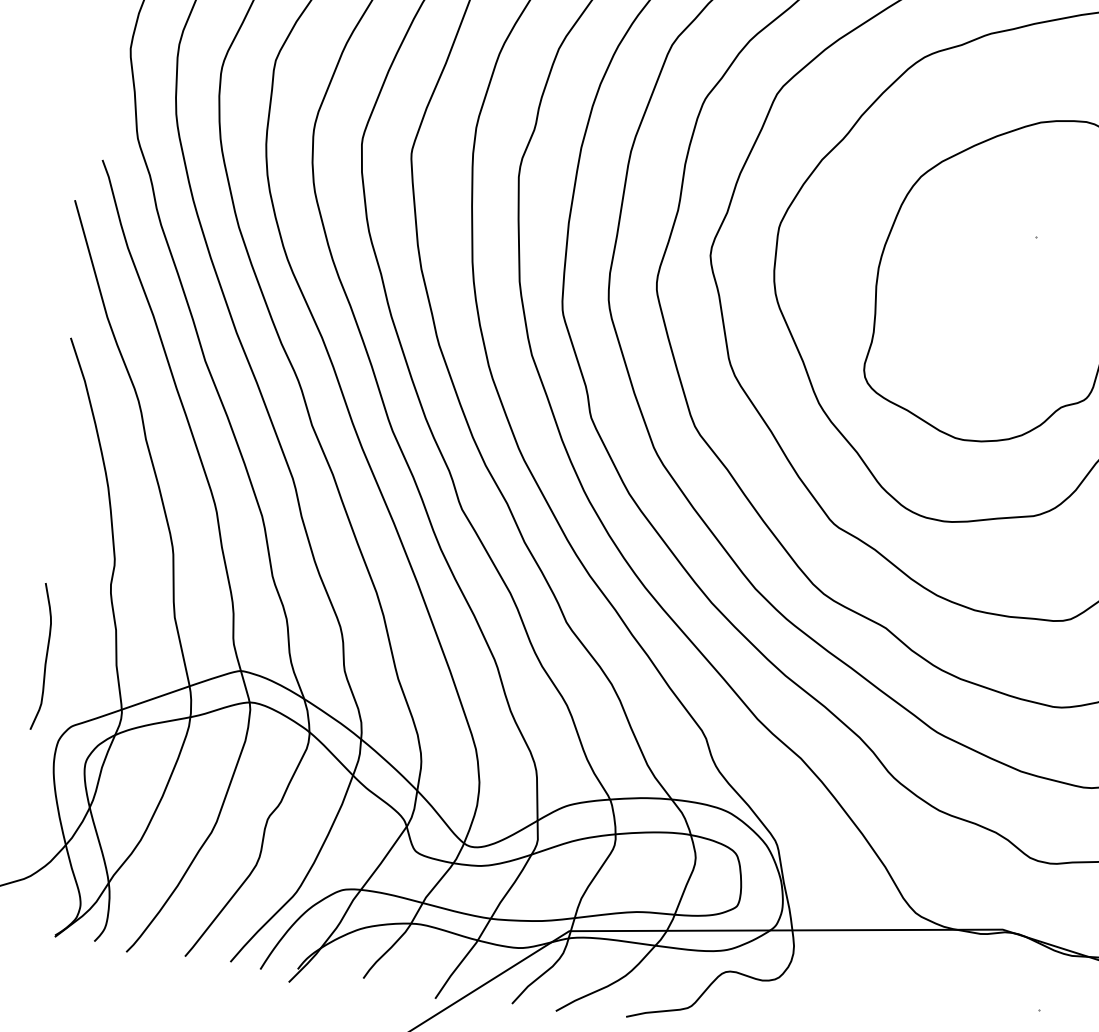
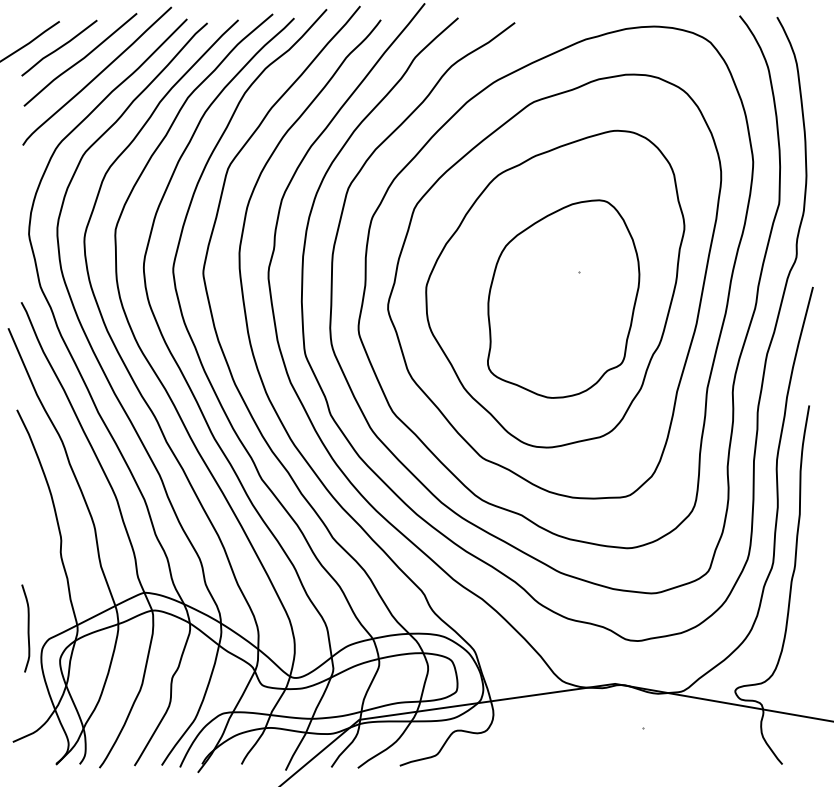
curve: (44, 657) -> (27, 628), moved

